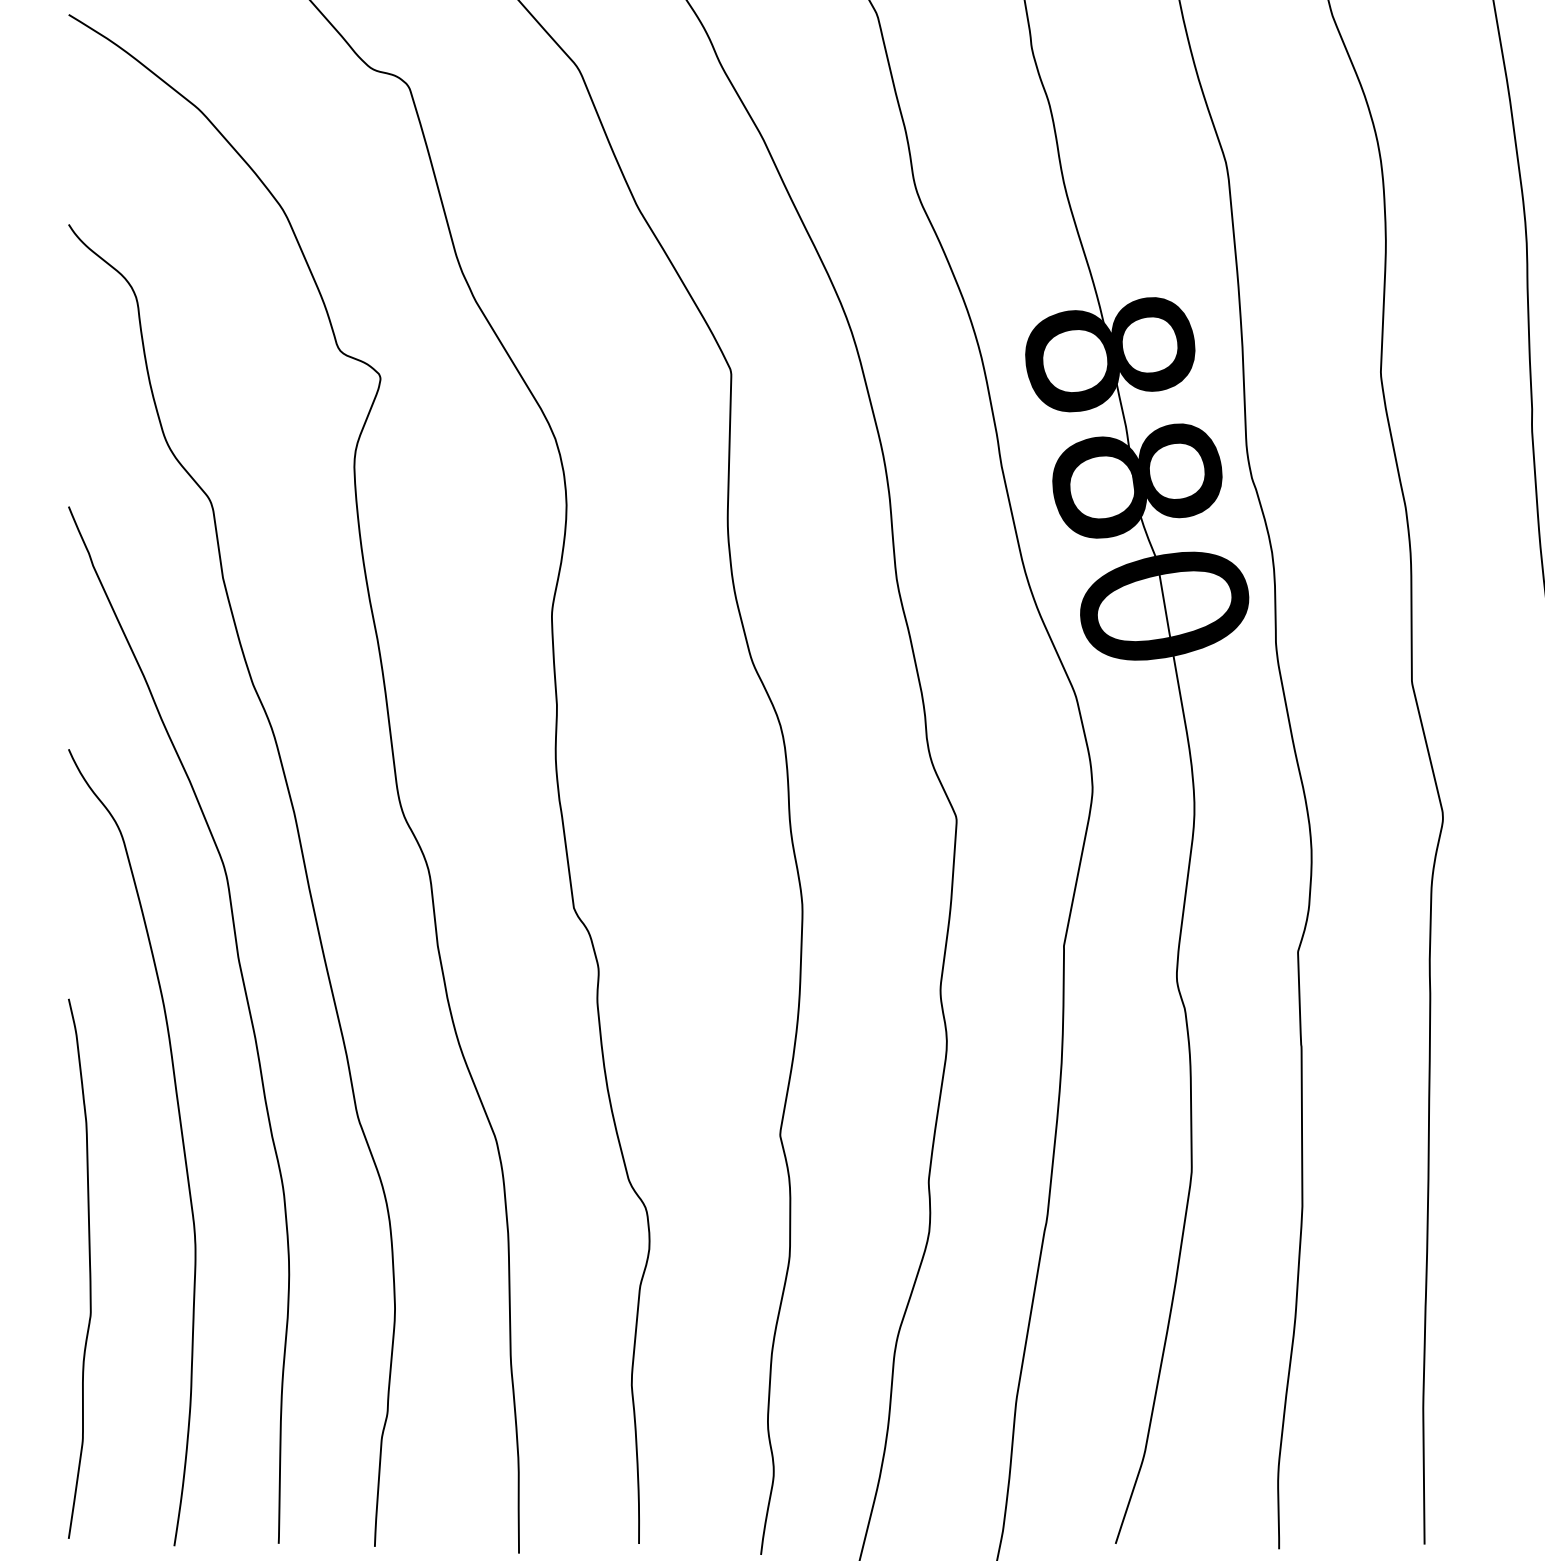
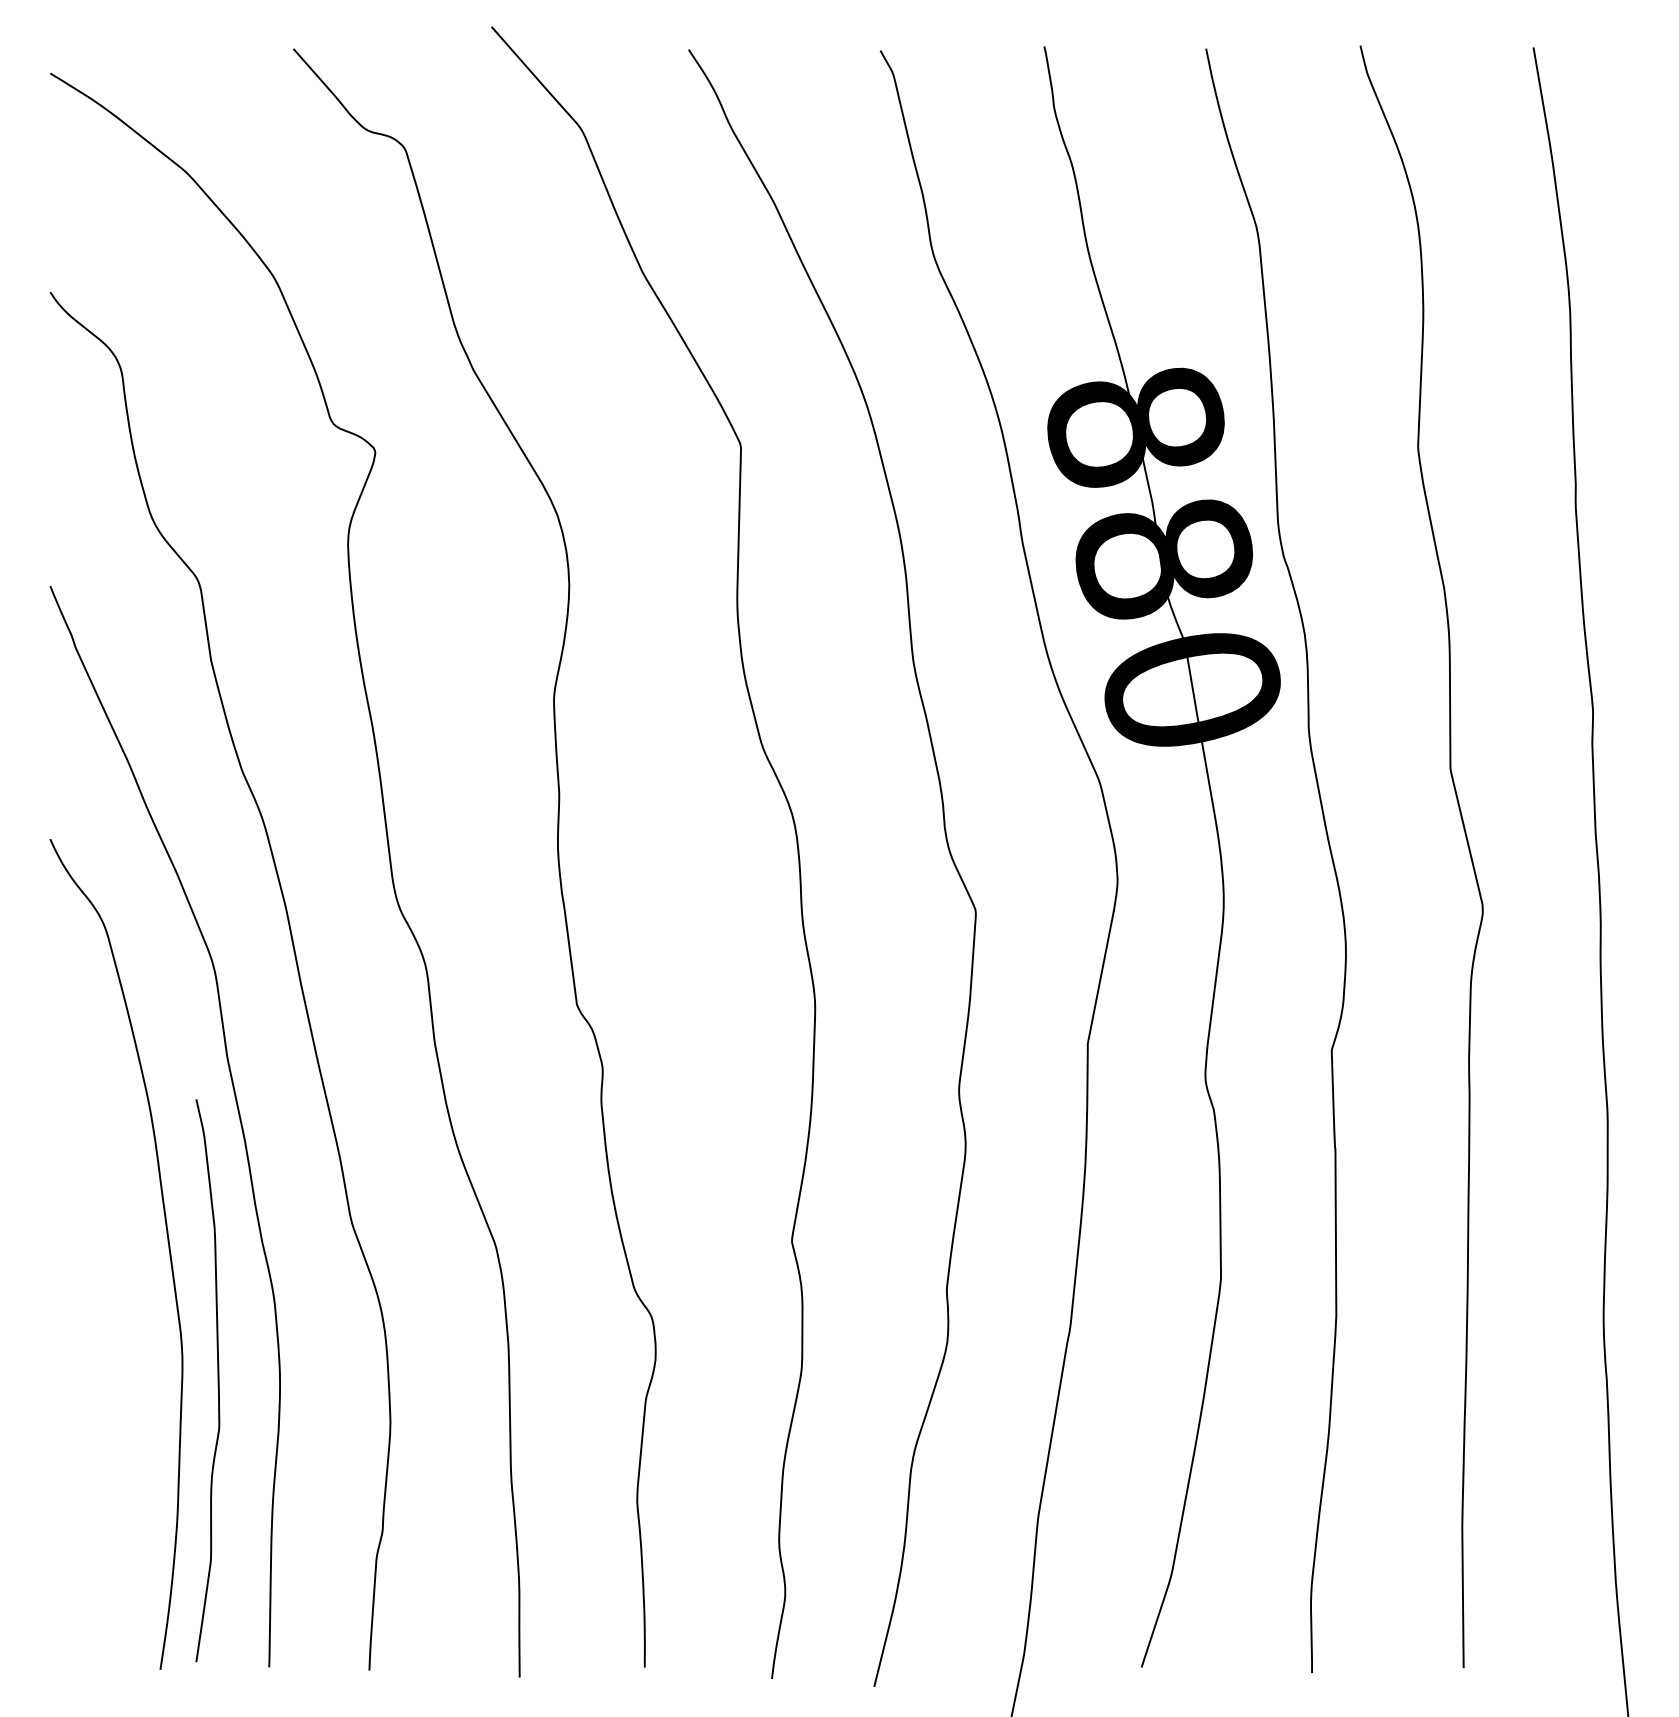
curve: (89, 1268) -> (217, 1380), moved

